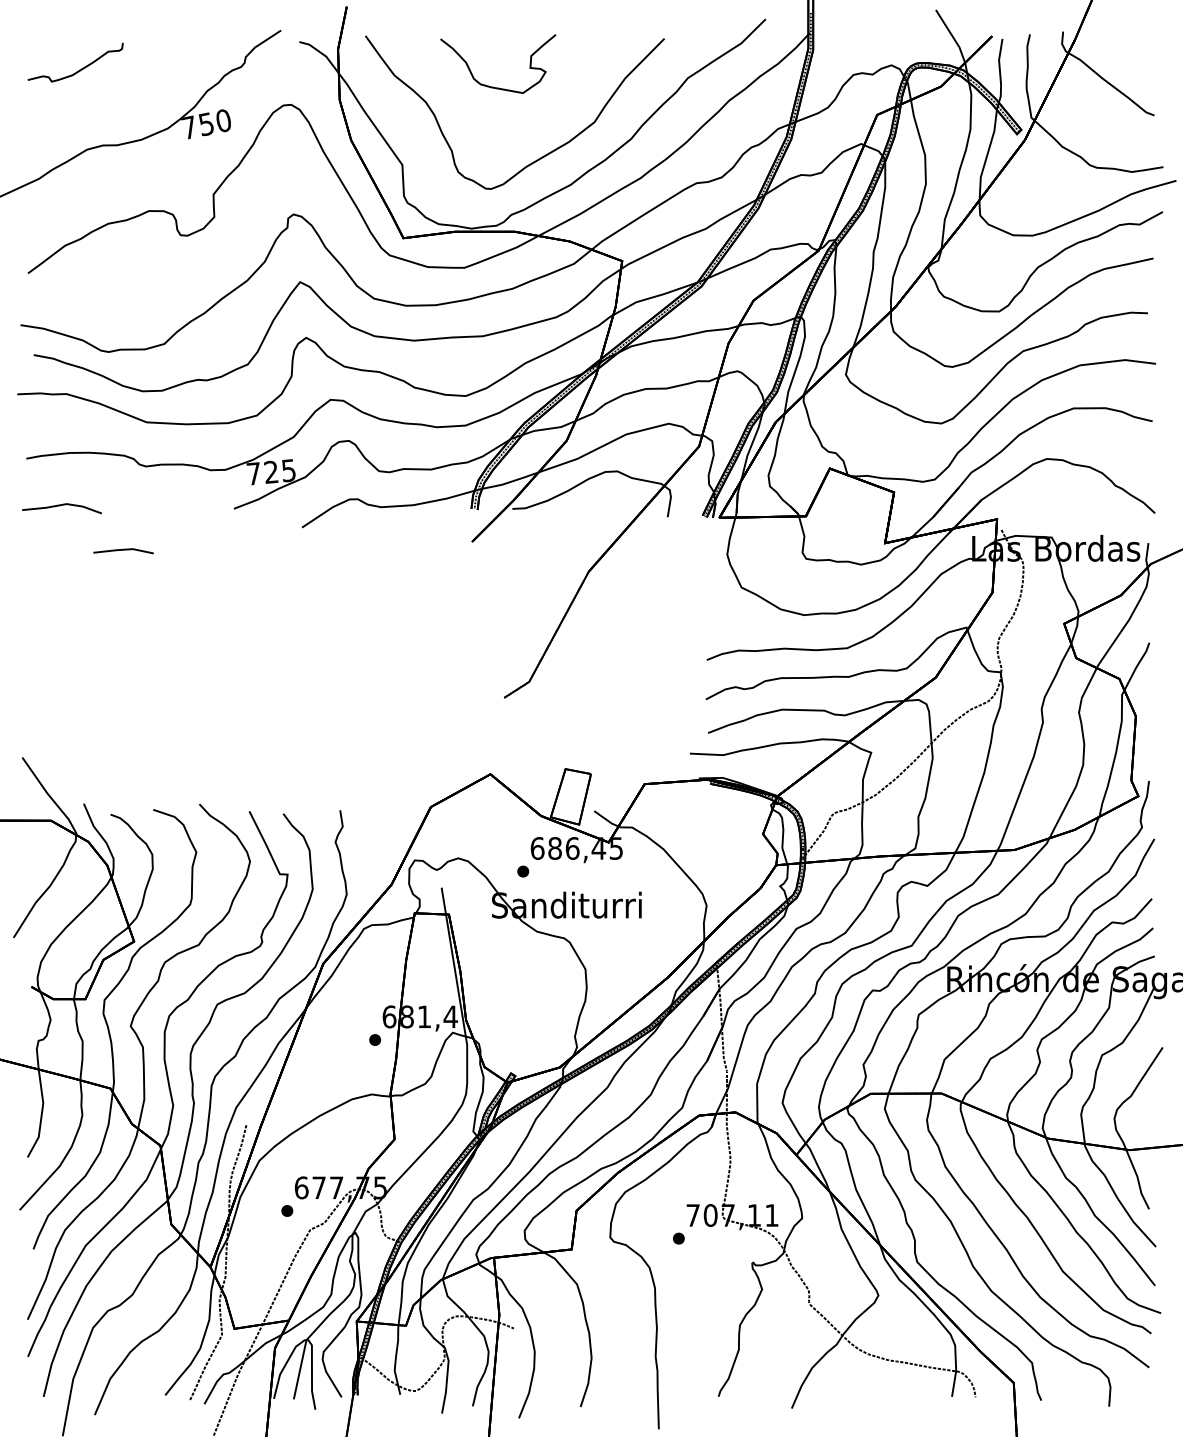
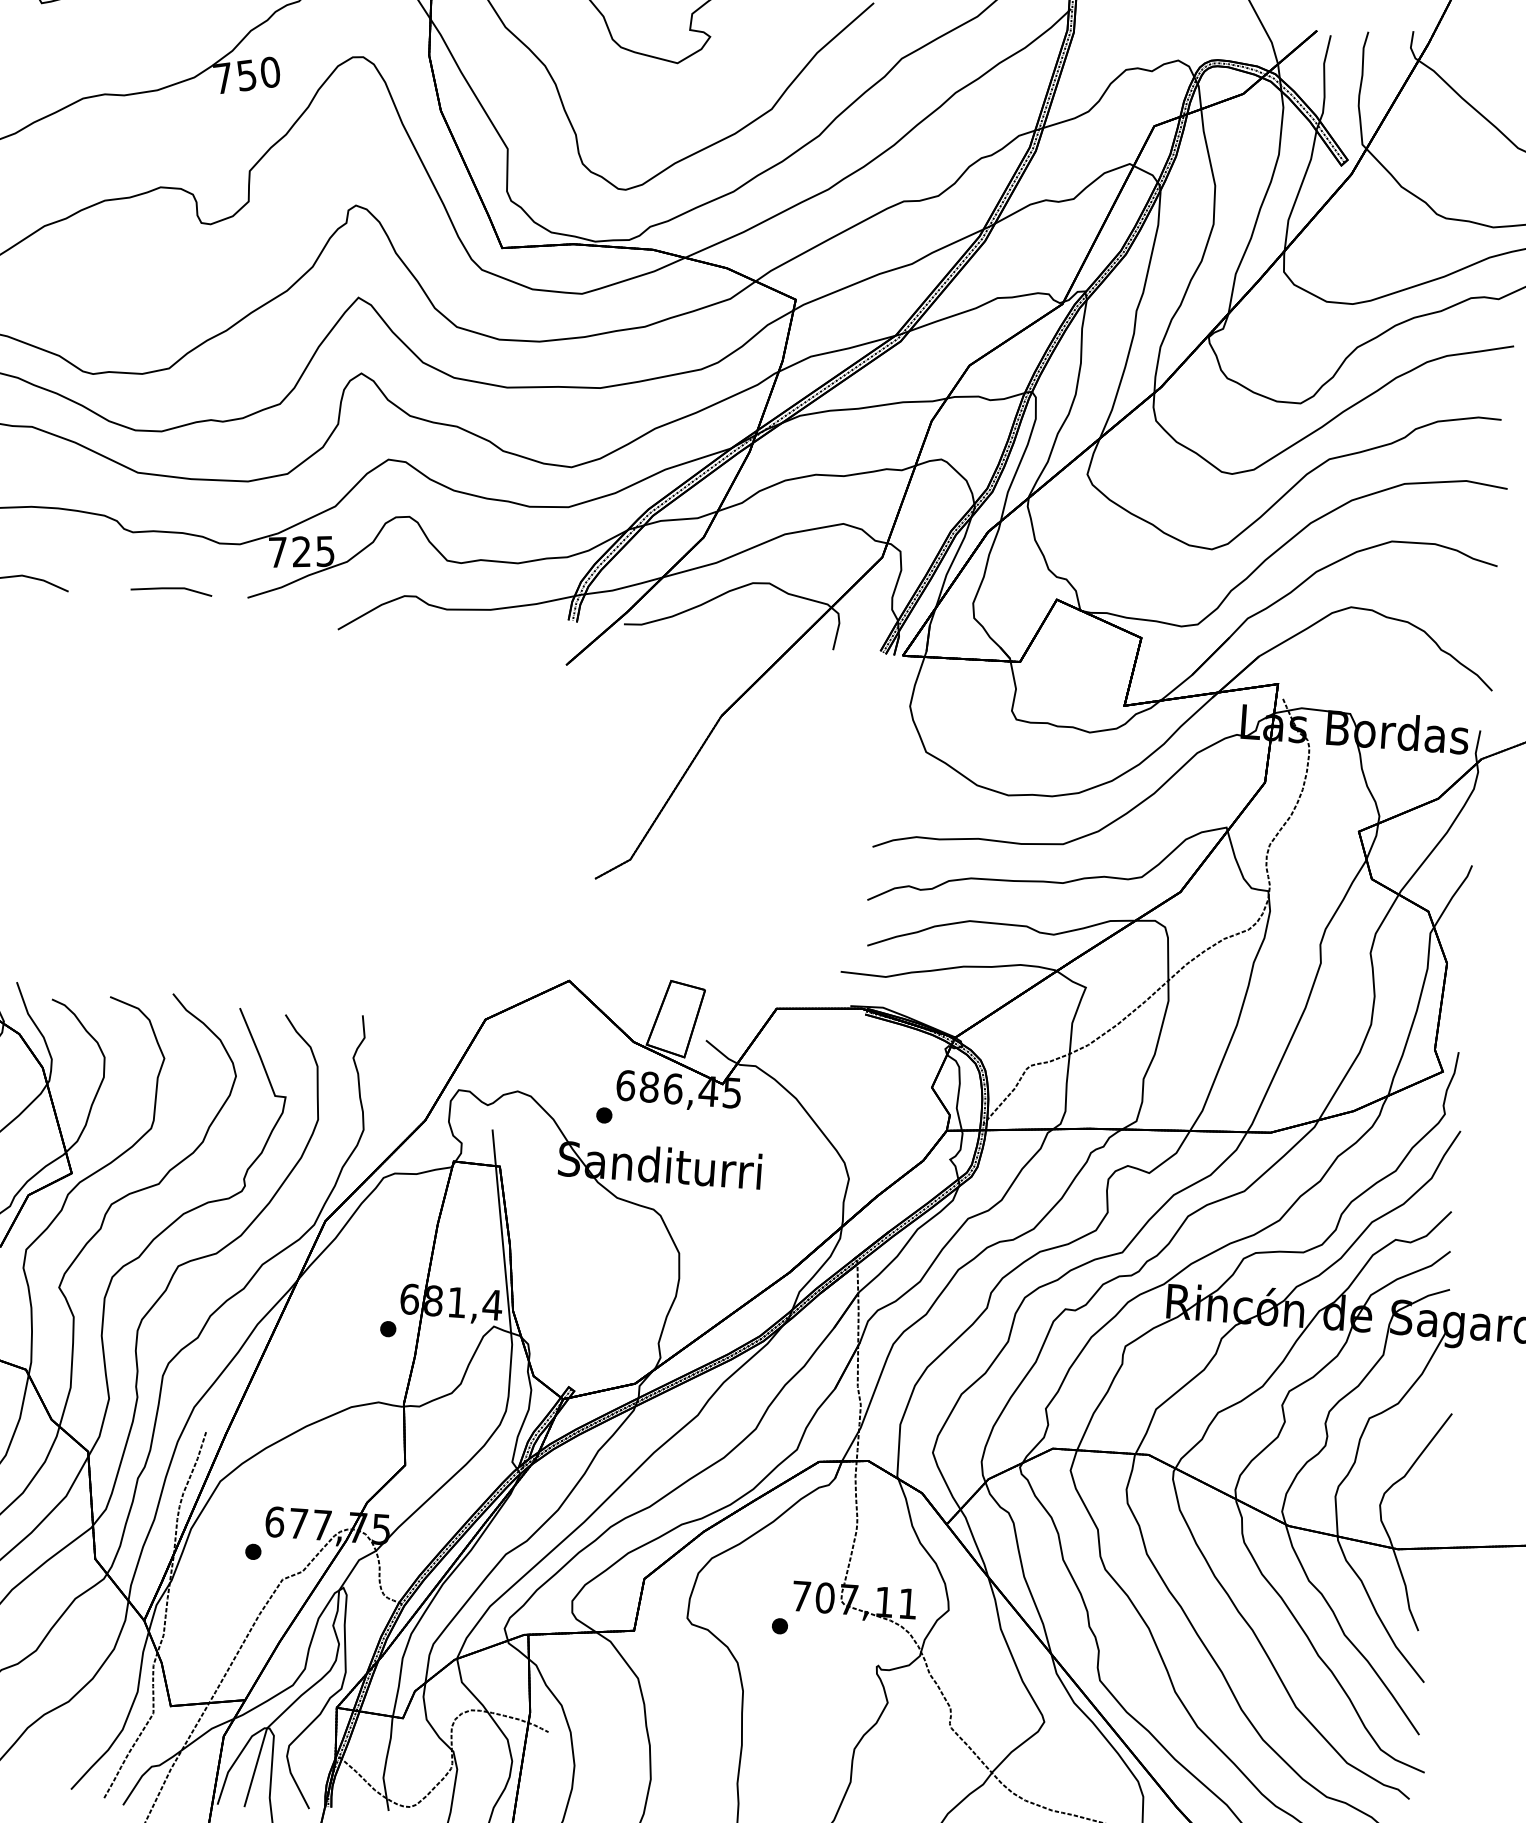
line: (123, 550) -> (171, 589), moved

